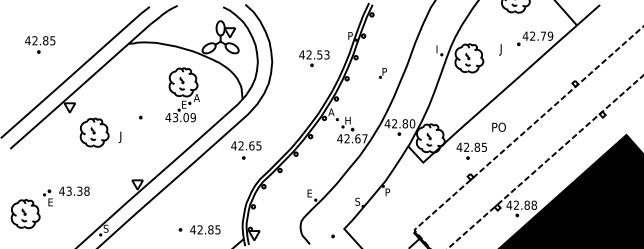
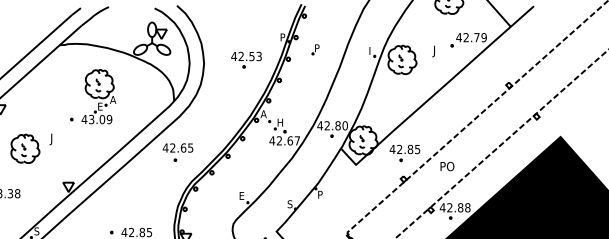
part: (382, 73) -> (315, 50), moved
part: (182, 94) -> (98, 96), moved
text: (498, 126) -> (446, 165), moved
part: (94, 132) -> (25, 148), moved

